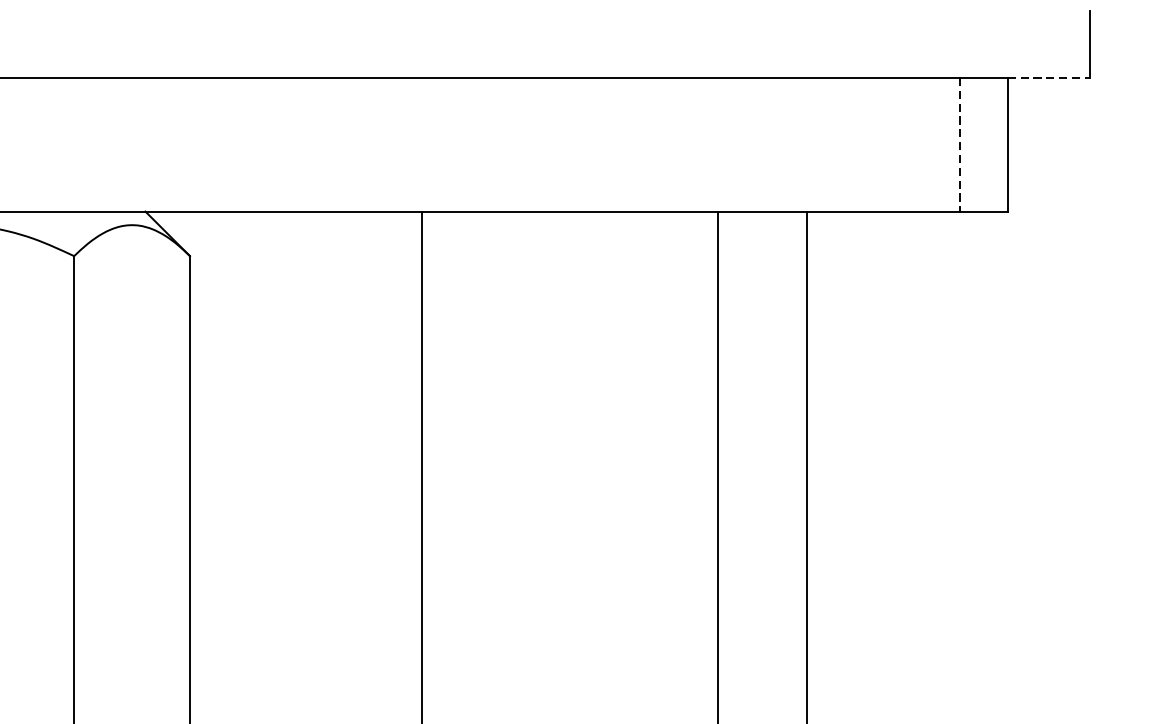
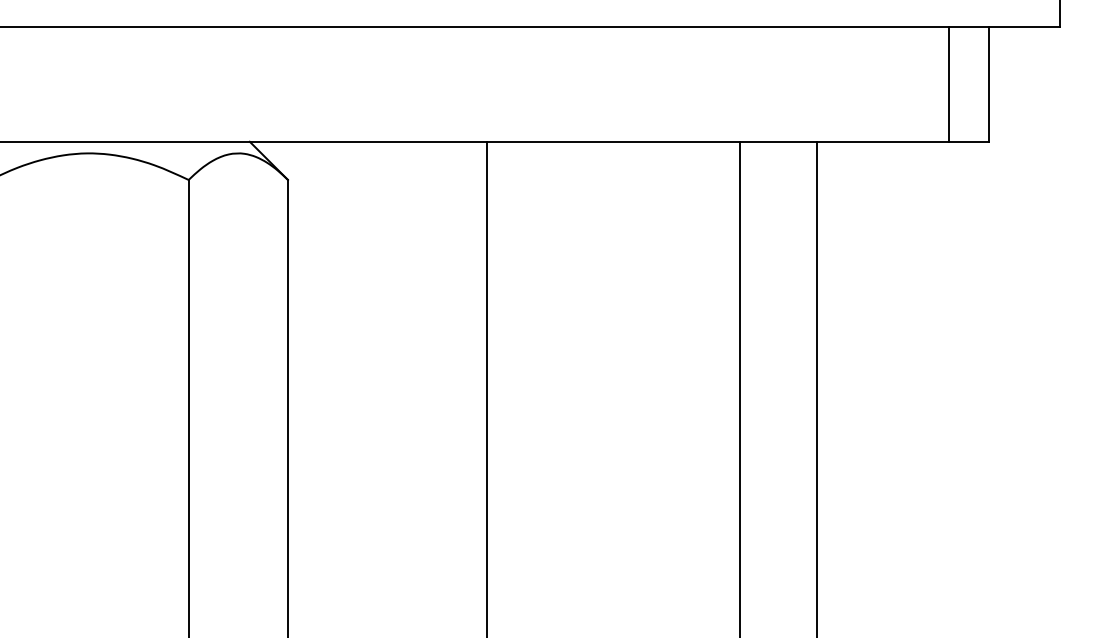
line: (1050, 78) -> (1025, 27), dashed -> solid
line: (960, 144) -> (948, 84), dashed -> solid

